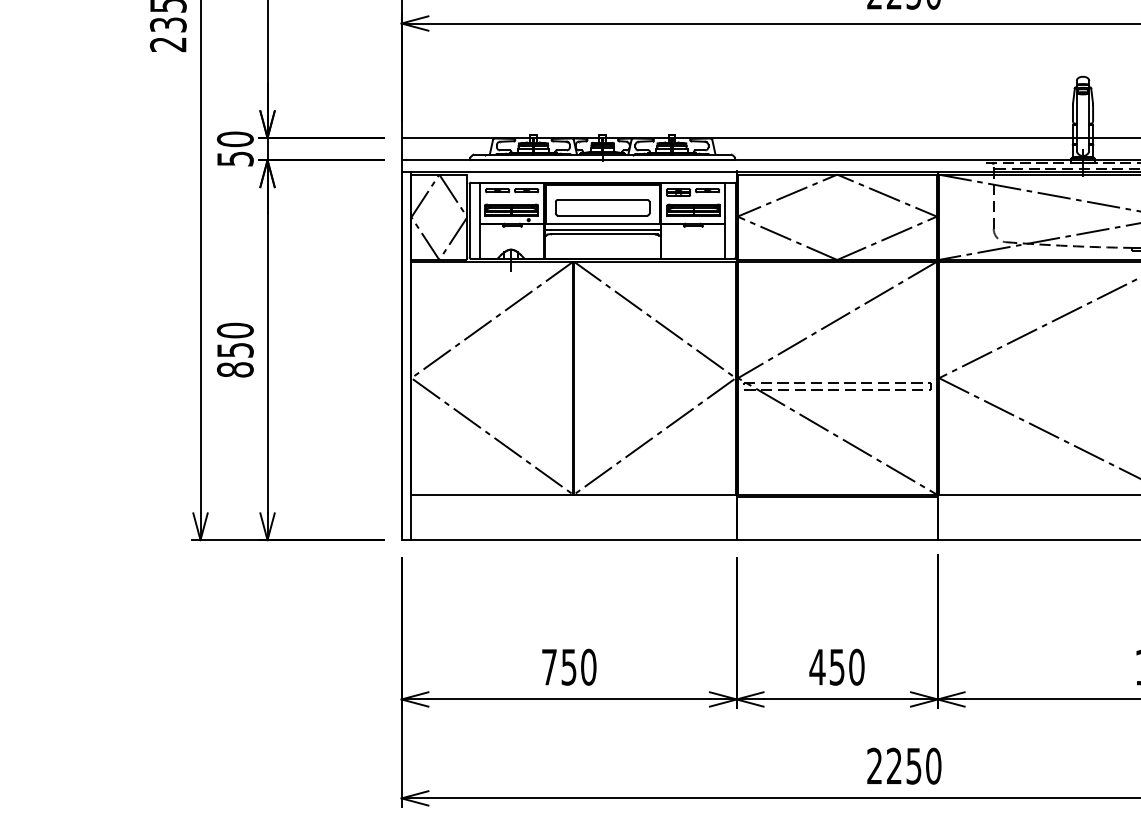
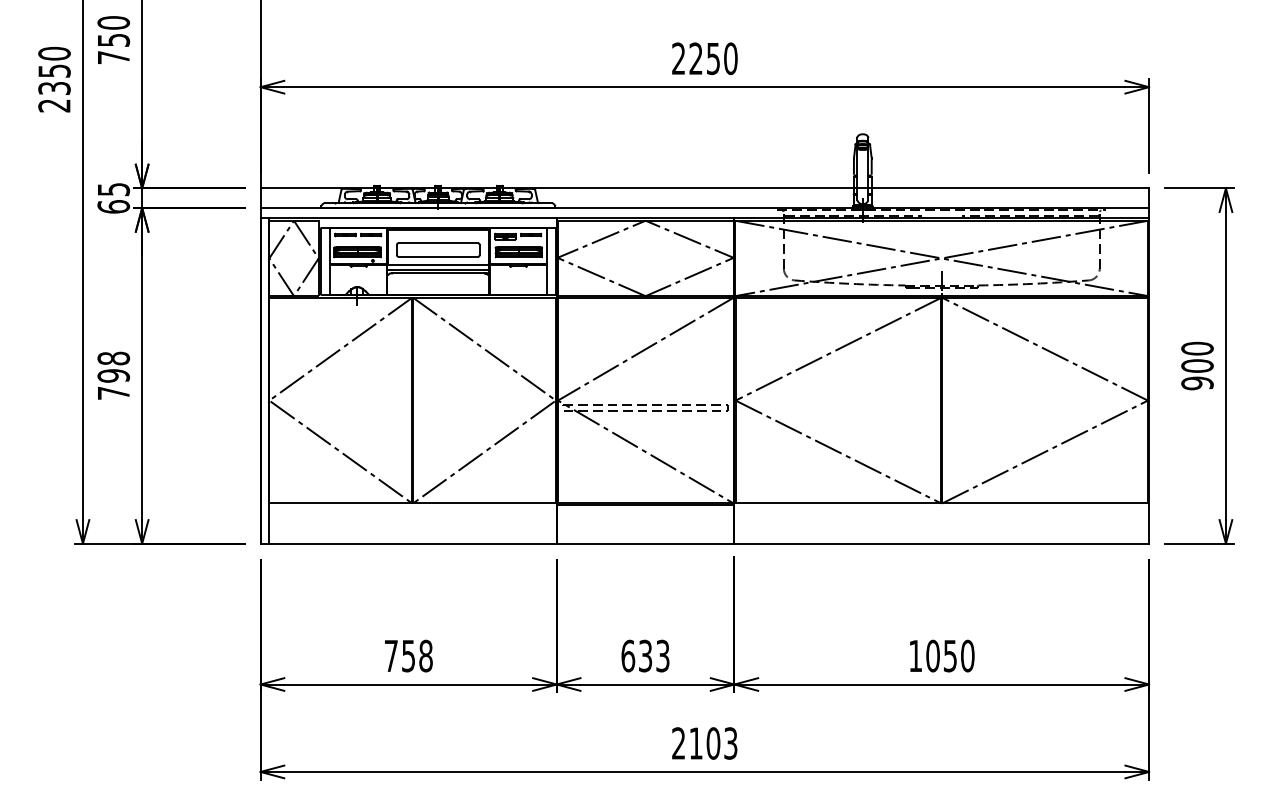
text: (235, 148) -> (113, 197), 50 -> 65
text: (235, 349) -> (113, 375), 850 -> 798
text: (837, 666) -> (645, 655), 450 -> 633
text: (588, 667) -> (425, 656), 750 -> 758
text: (914, 766) -> (713, 743), 2250 -> 2103

